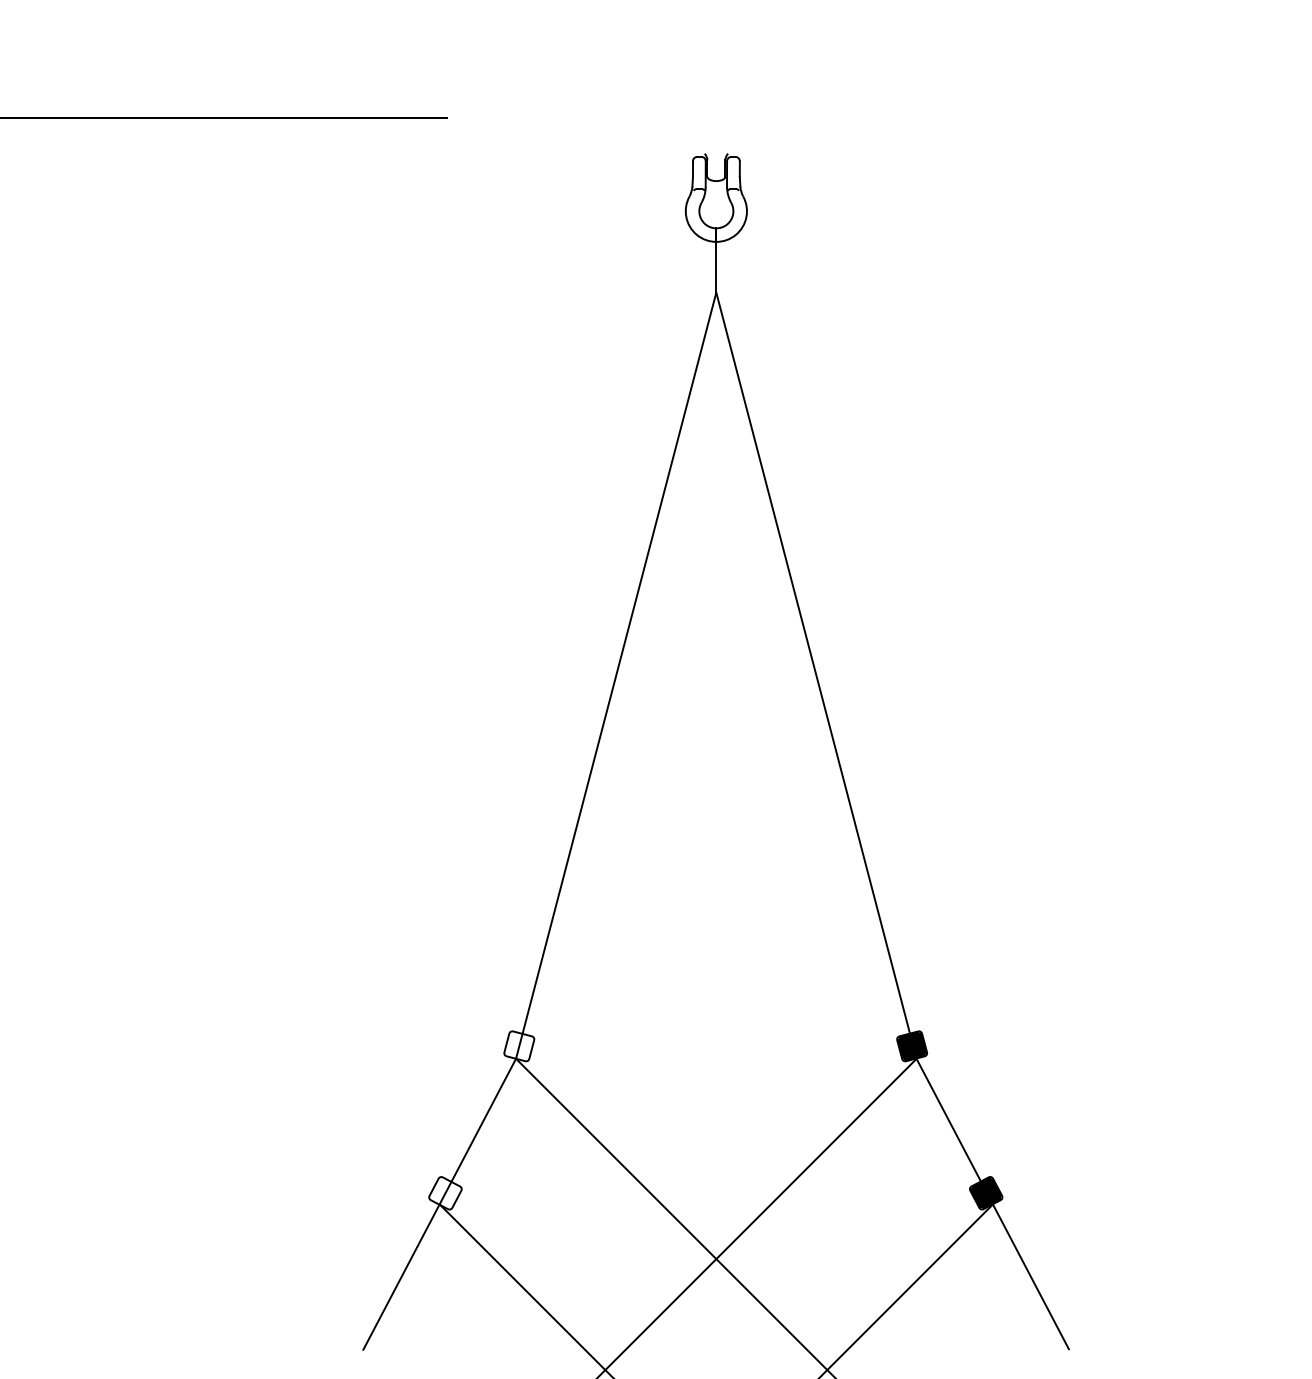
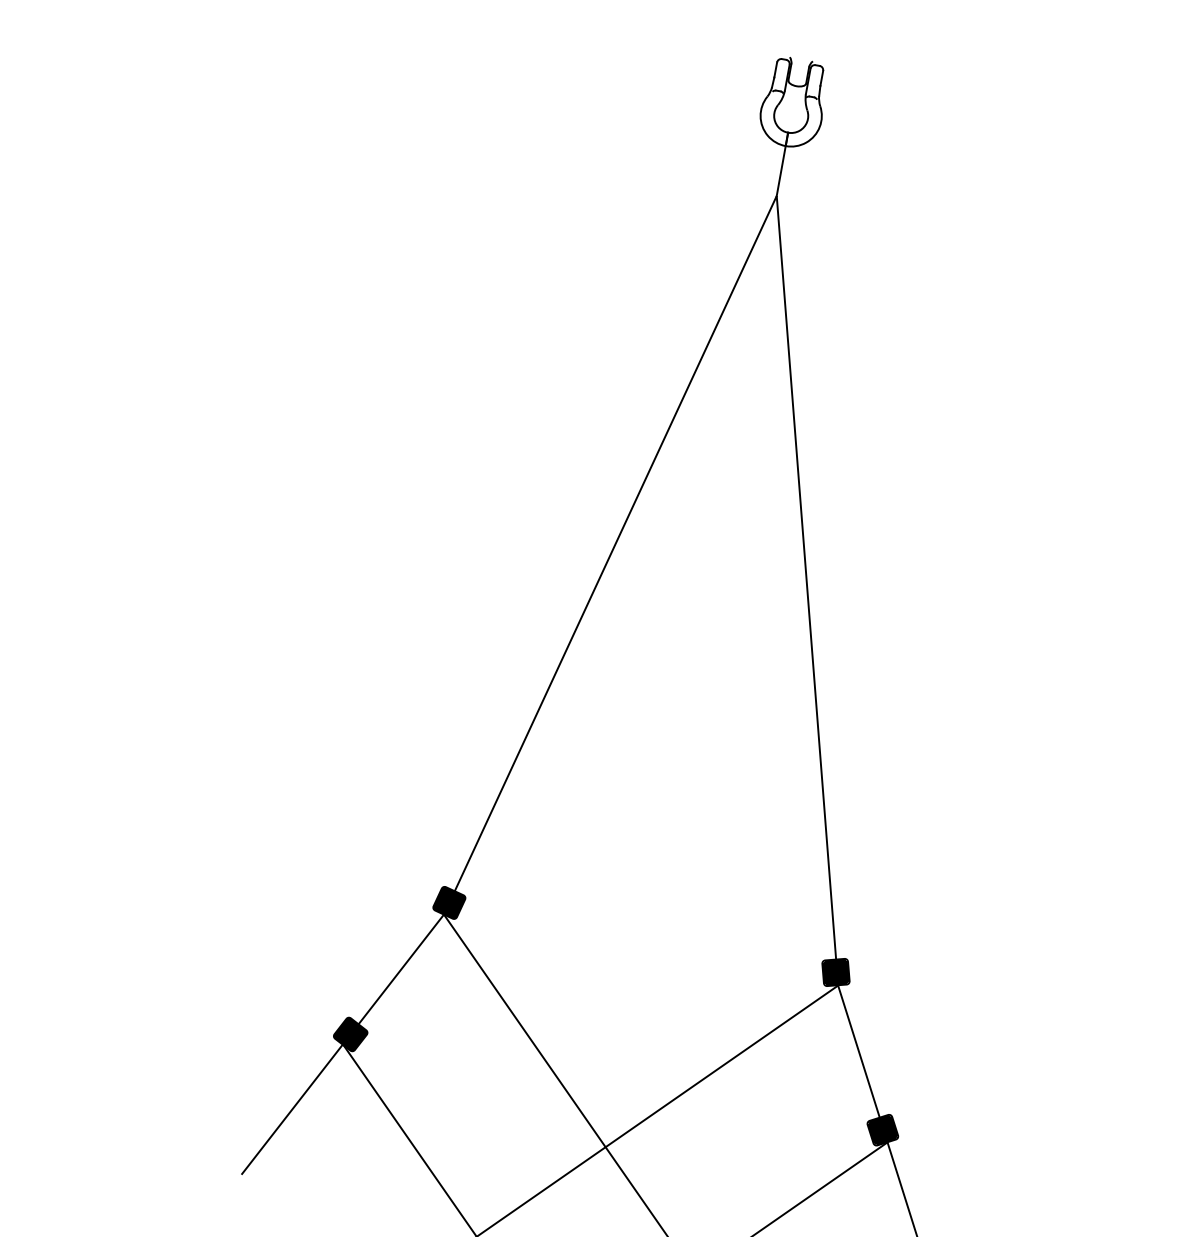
fill: (519, 1046) -> (449, 903), added
fill: (445, 1193) -> (350, 1034), added

